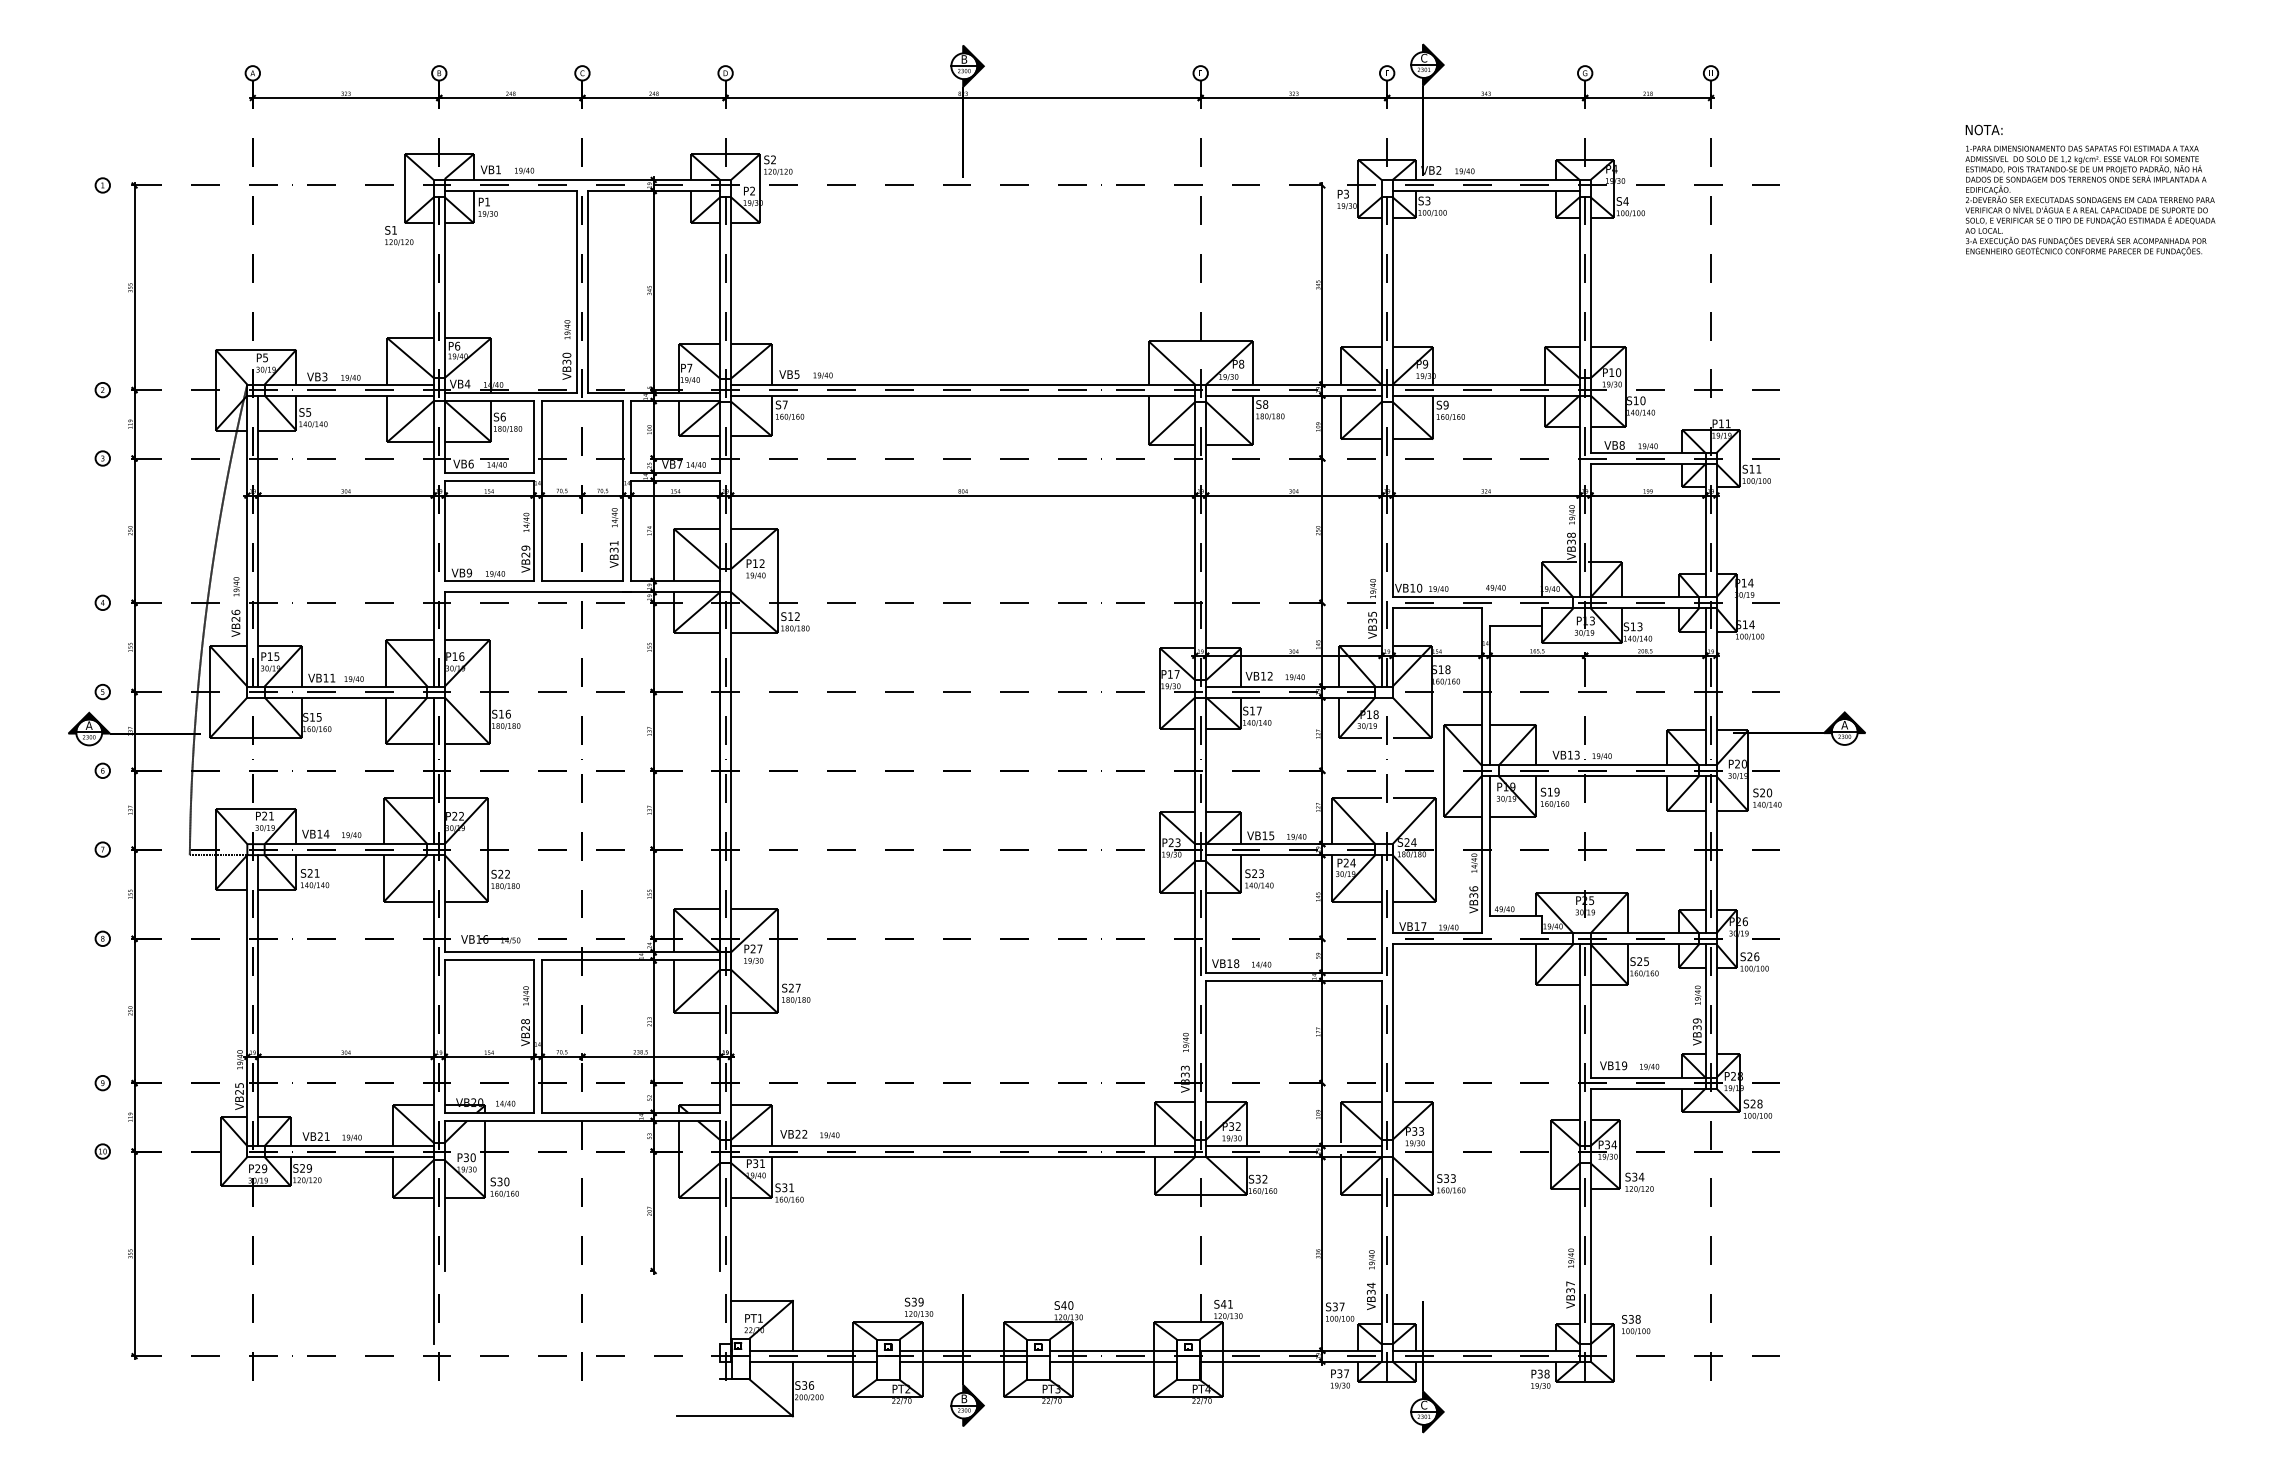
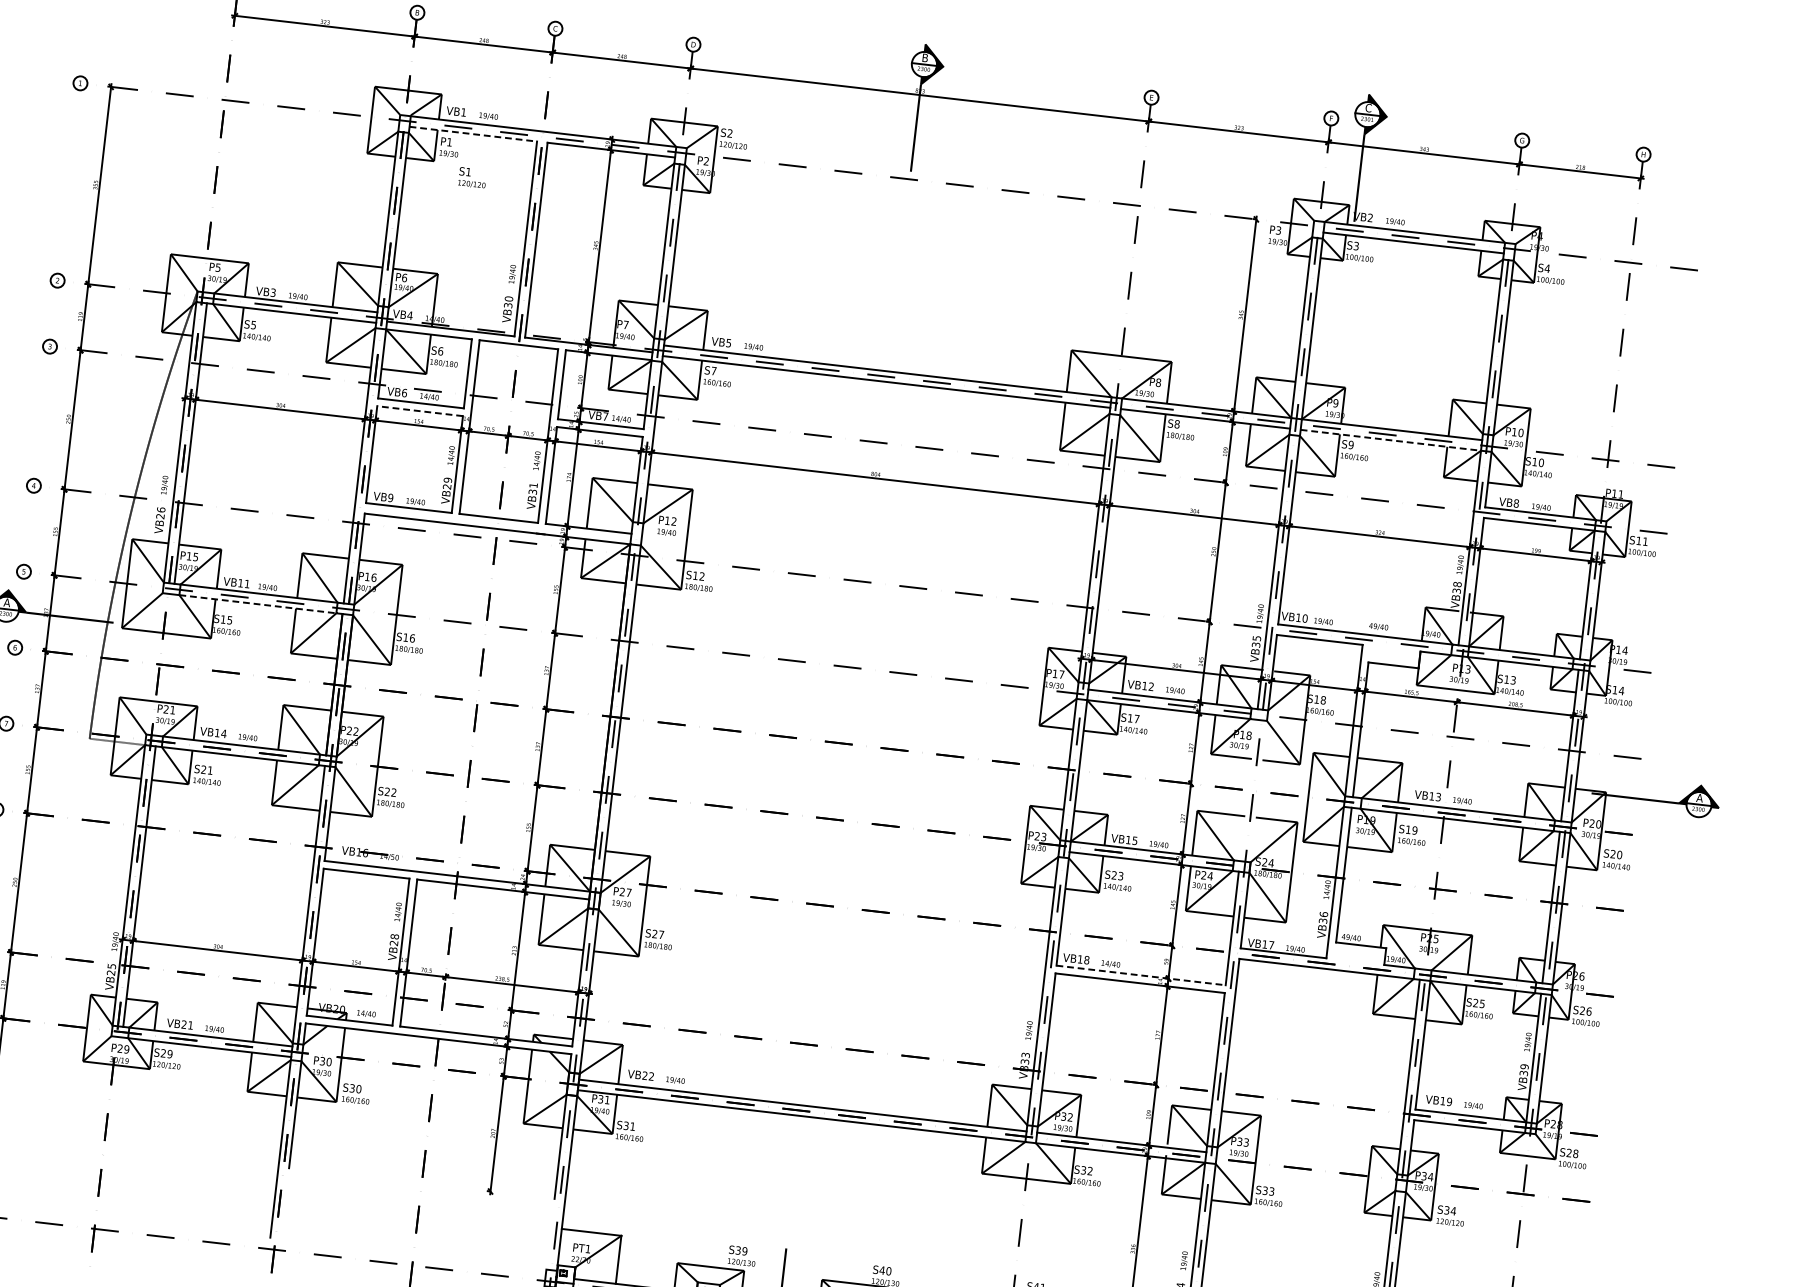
line: (511, 190) -> (473, 133), solid -> dashed
text: (399, 235) -> (472, 177), moved
line: (1486, 395) -> (1391, 440), solid -> dashed
line: (488, 480) -> (419, 410), solid -> dashed
line: (346, 697) -> (258, 604), solid -> dashed
line: (1293, 972) -> (1140, 975), solid -> dashed

